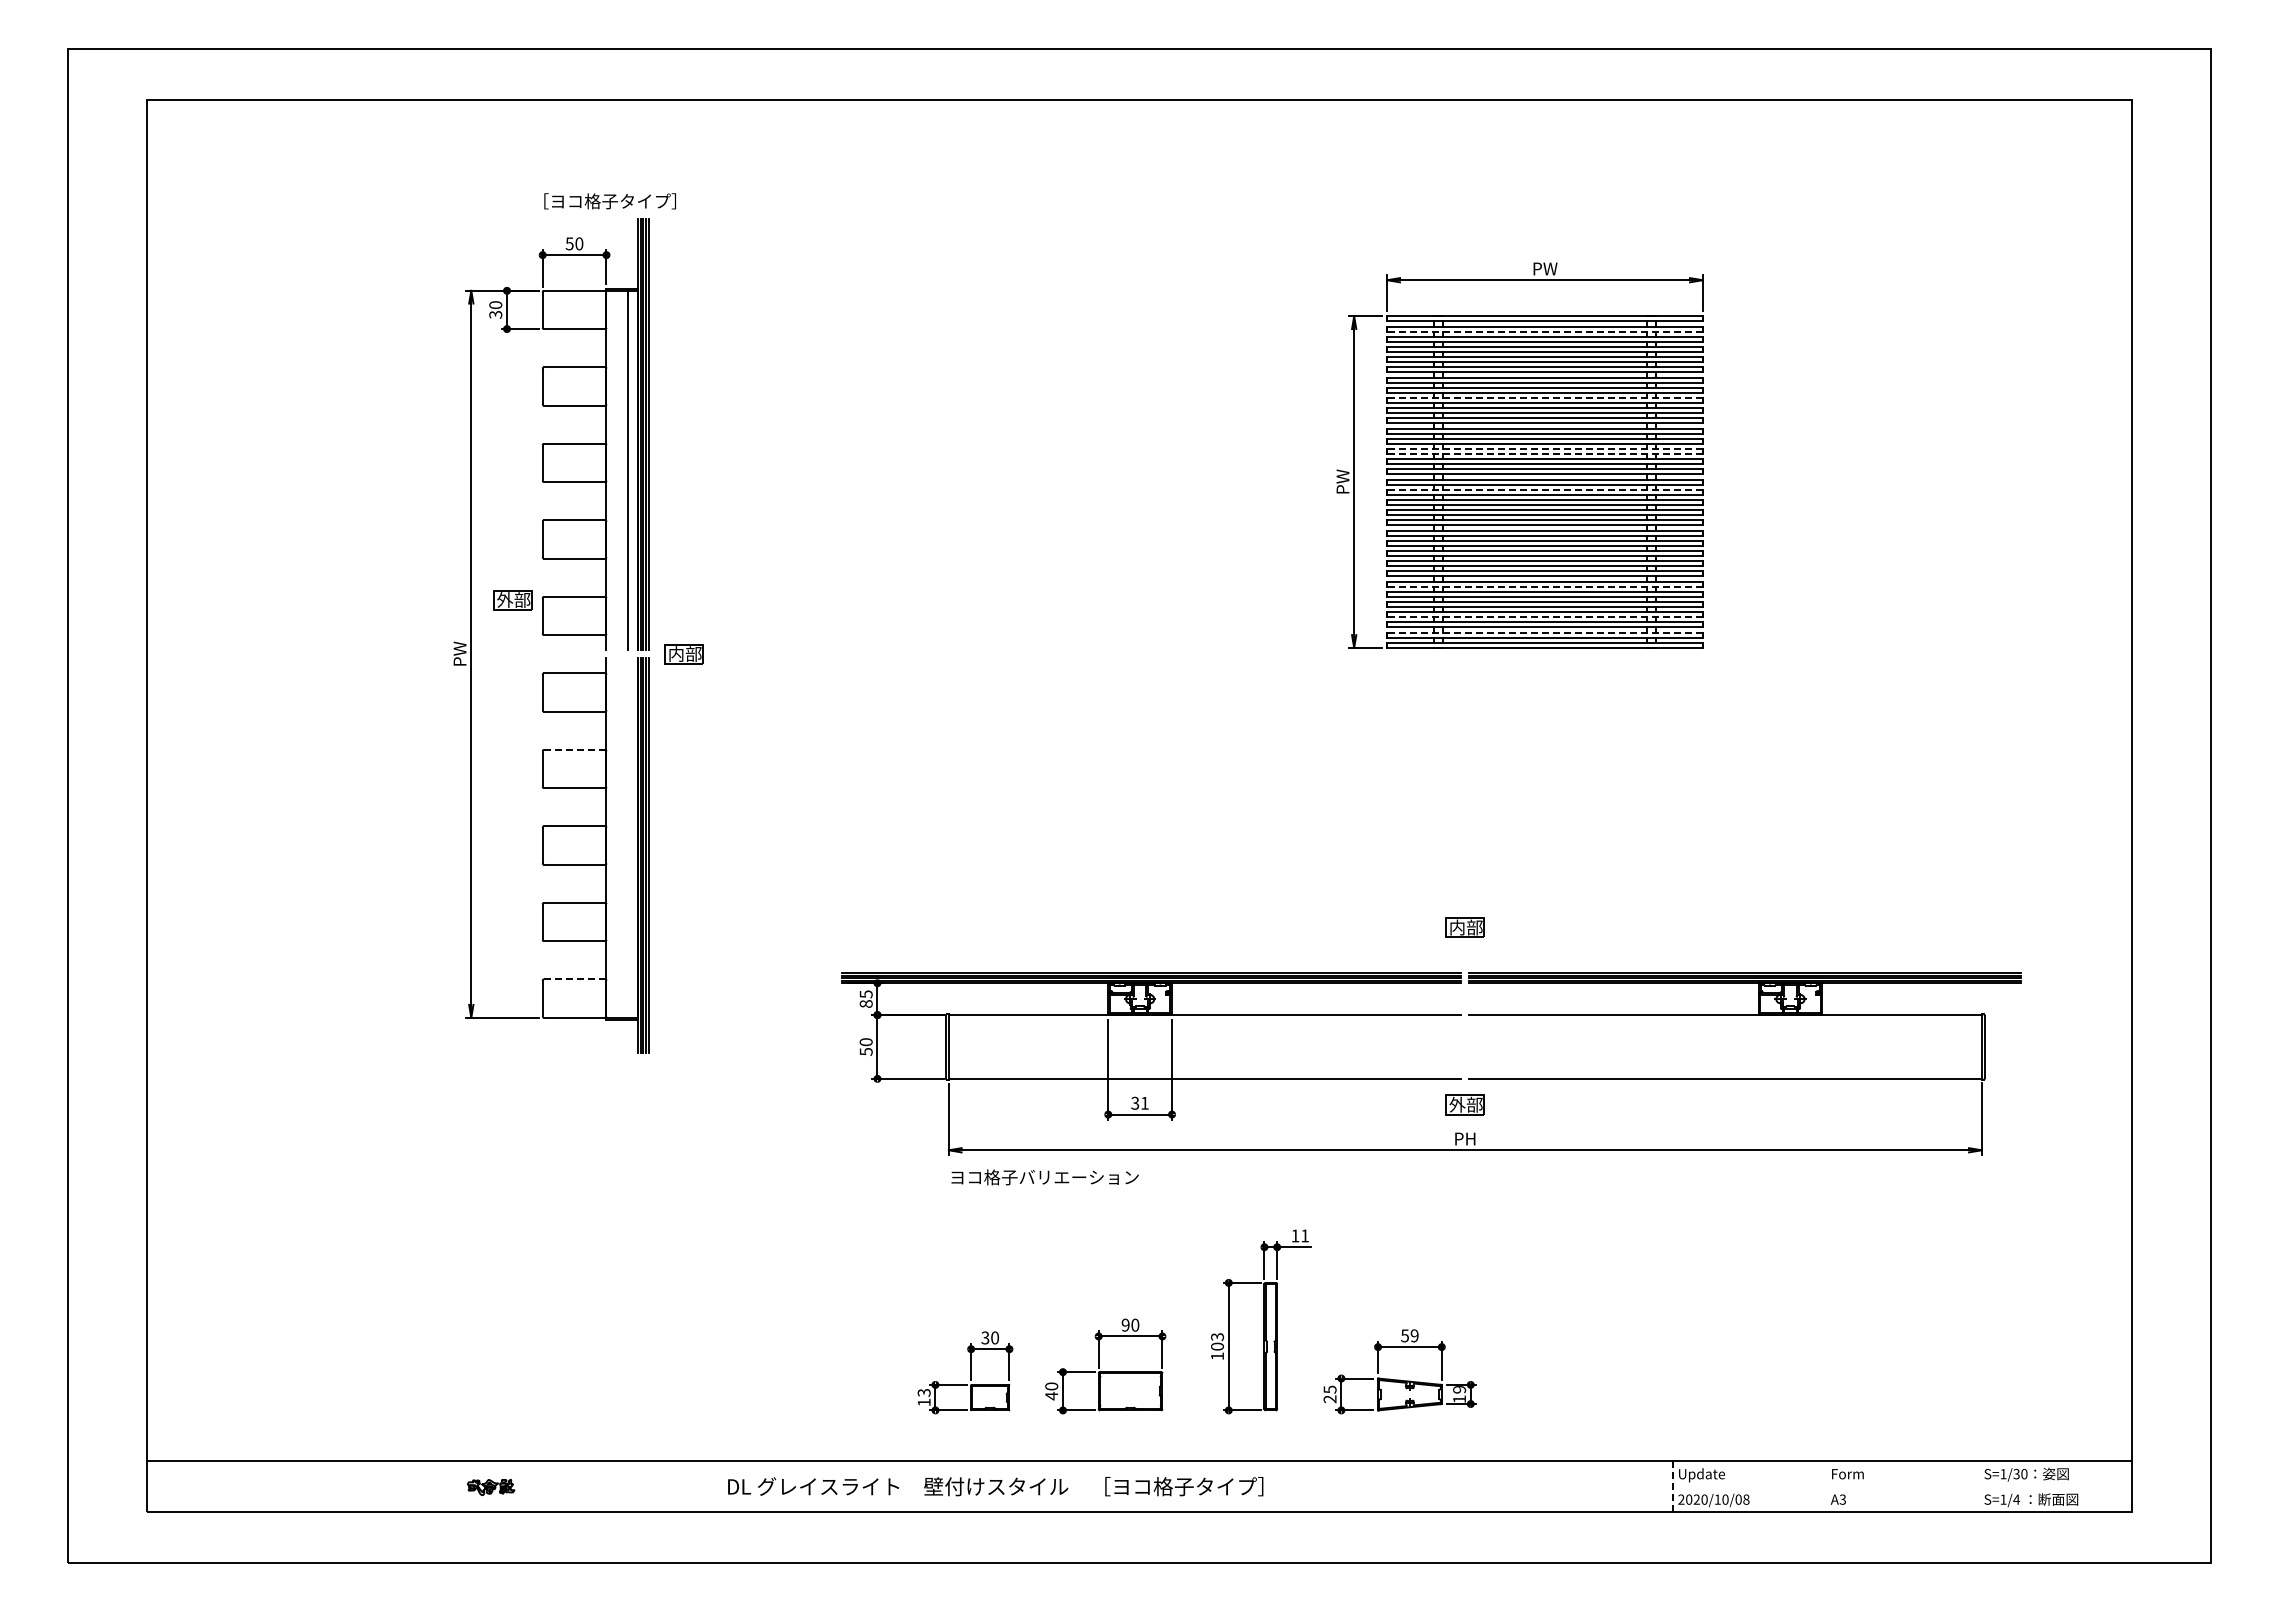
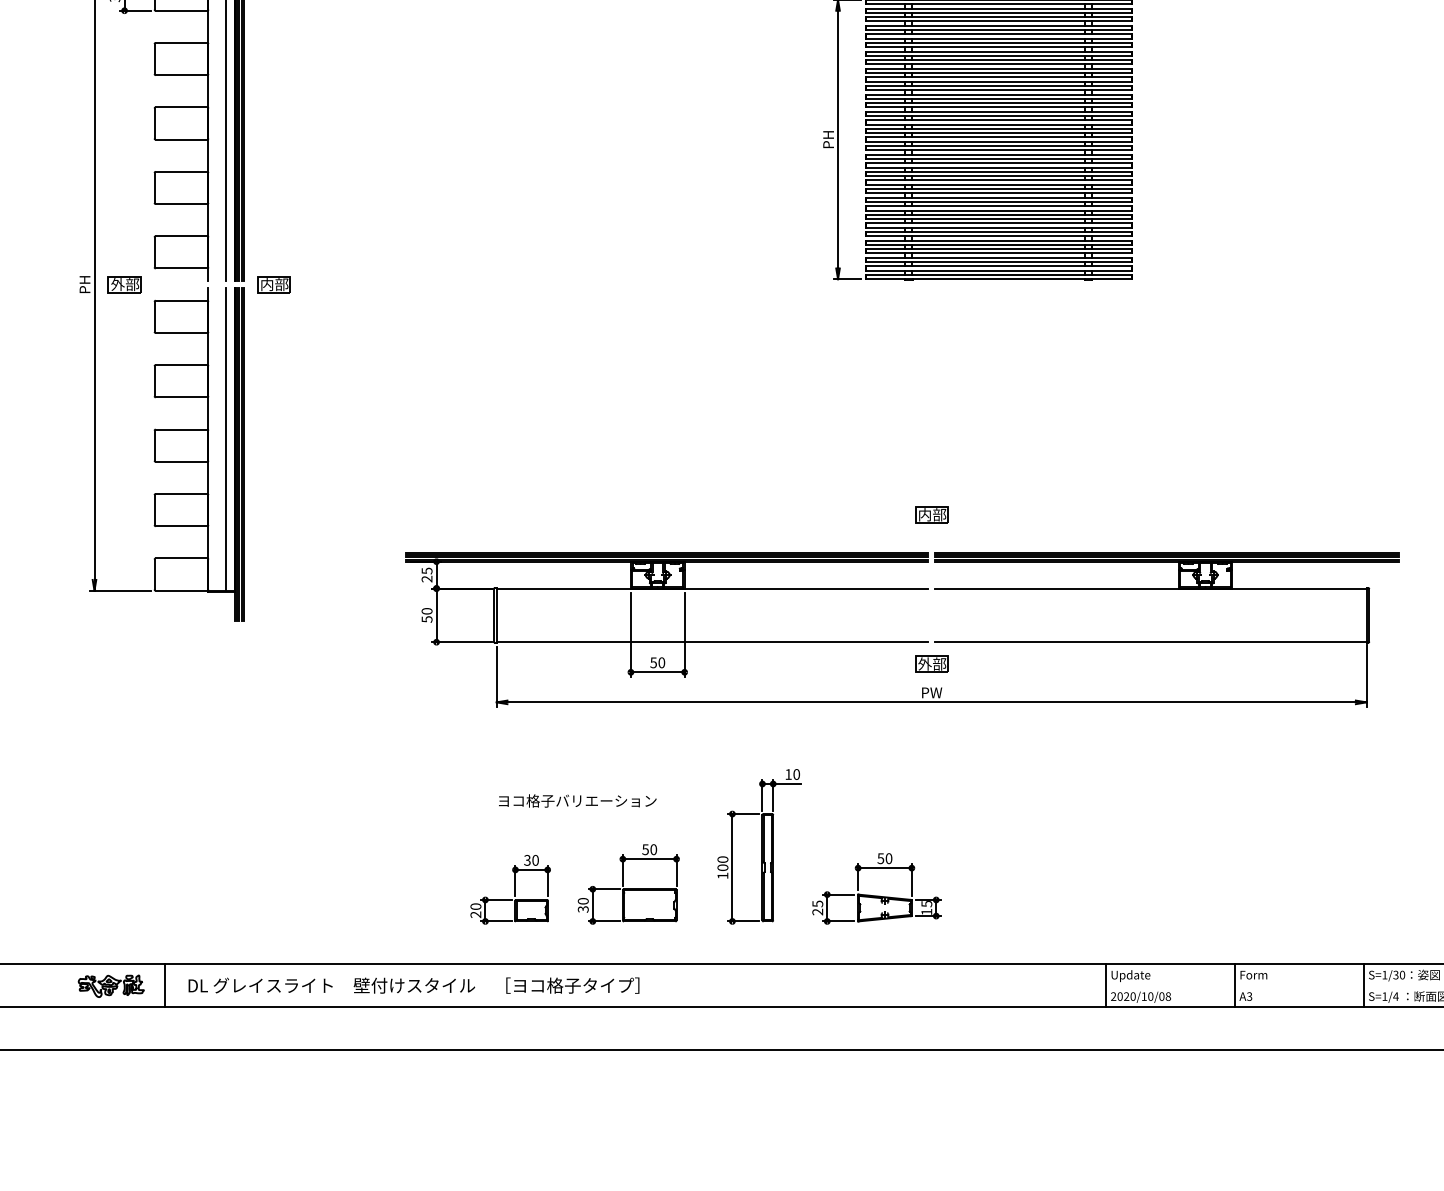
line: (1544, 331) -> (998, 12), dashed -> solid
line: (1544, 397) -> (998, 68), dashed -> solid
line: (1544, 448) -> (998, 111), dashed -> solid
line: (1544, 454) -> (998, 116), dashed -> solid
text: (1342, 481) -> (828, 139), PW -> PH
line: (1544, 489) -> (998, 145), dashed -> solid
line: (1544, 586) -> (998, 227), dashed -> solid
part: (512, 600) -> (124, 284), moved
line: (1544, 617) -> (998, 253), dashed -> solid
line: (1544, 632) -> (998, 266), dashed -> solid
text: (459, 653) -> (84, 283), PW -> PH
line: (574, 749) -> (181, 364), dashed -> solid
line: (628, 837) -> (226, 438), added
line: (574, 979) -> (181, 558), dashed -> solid
text: (865, 1003) -> (426, 578), 85 -> 25
text: (1139, 1102) -> (657, 662), 31 -> 50
text: (1465, 1138) -> (931, 692), PH -> PW
text: (1044, 1177) -> (577, 801), moved
text: (1305, 1235) -> (797, 774), 11 -> 10
text: (1125, 1324) -> (645, 849), 90 -> 50
text: (1414, 1335) -> (888, 858), 59 -> 50
text: (1217, 1337) -> (722, 860), 103 -> 100
text: (1459, 1389) -> (926, 903), 19 -> 15
text: (1051, 1395) -> (583, 908), 40 -> 30
text: (923, 1397) -> (475, 910), 13 -> 20
line: (555, 1486) -> (165, 985), added
text: (995, 1486) -> (413, 985), moved
line: (1672, 1486) -> (1106, 985), dashed -> solid
line: (1825, 1486) -> (1234, 985), added
line: (1978, 1486) -> (1363, 985), added
part: (490, 1487) -> (110, 986), size x1.67

